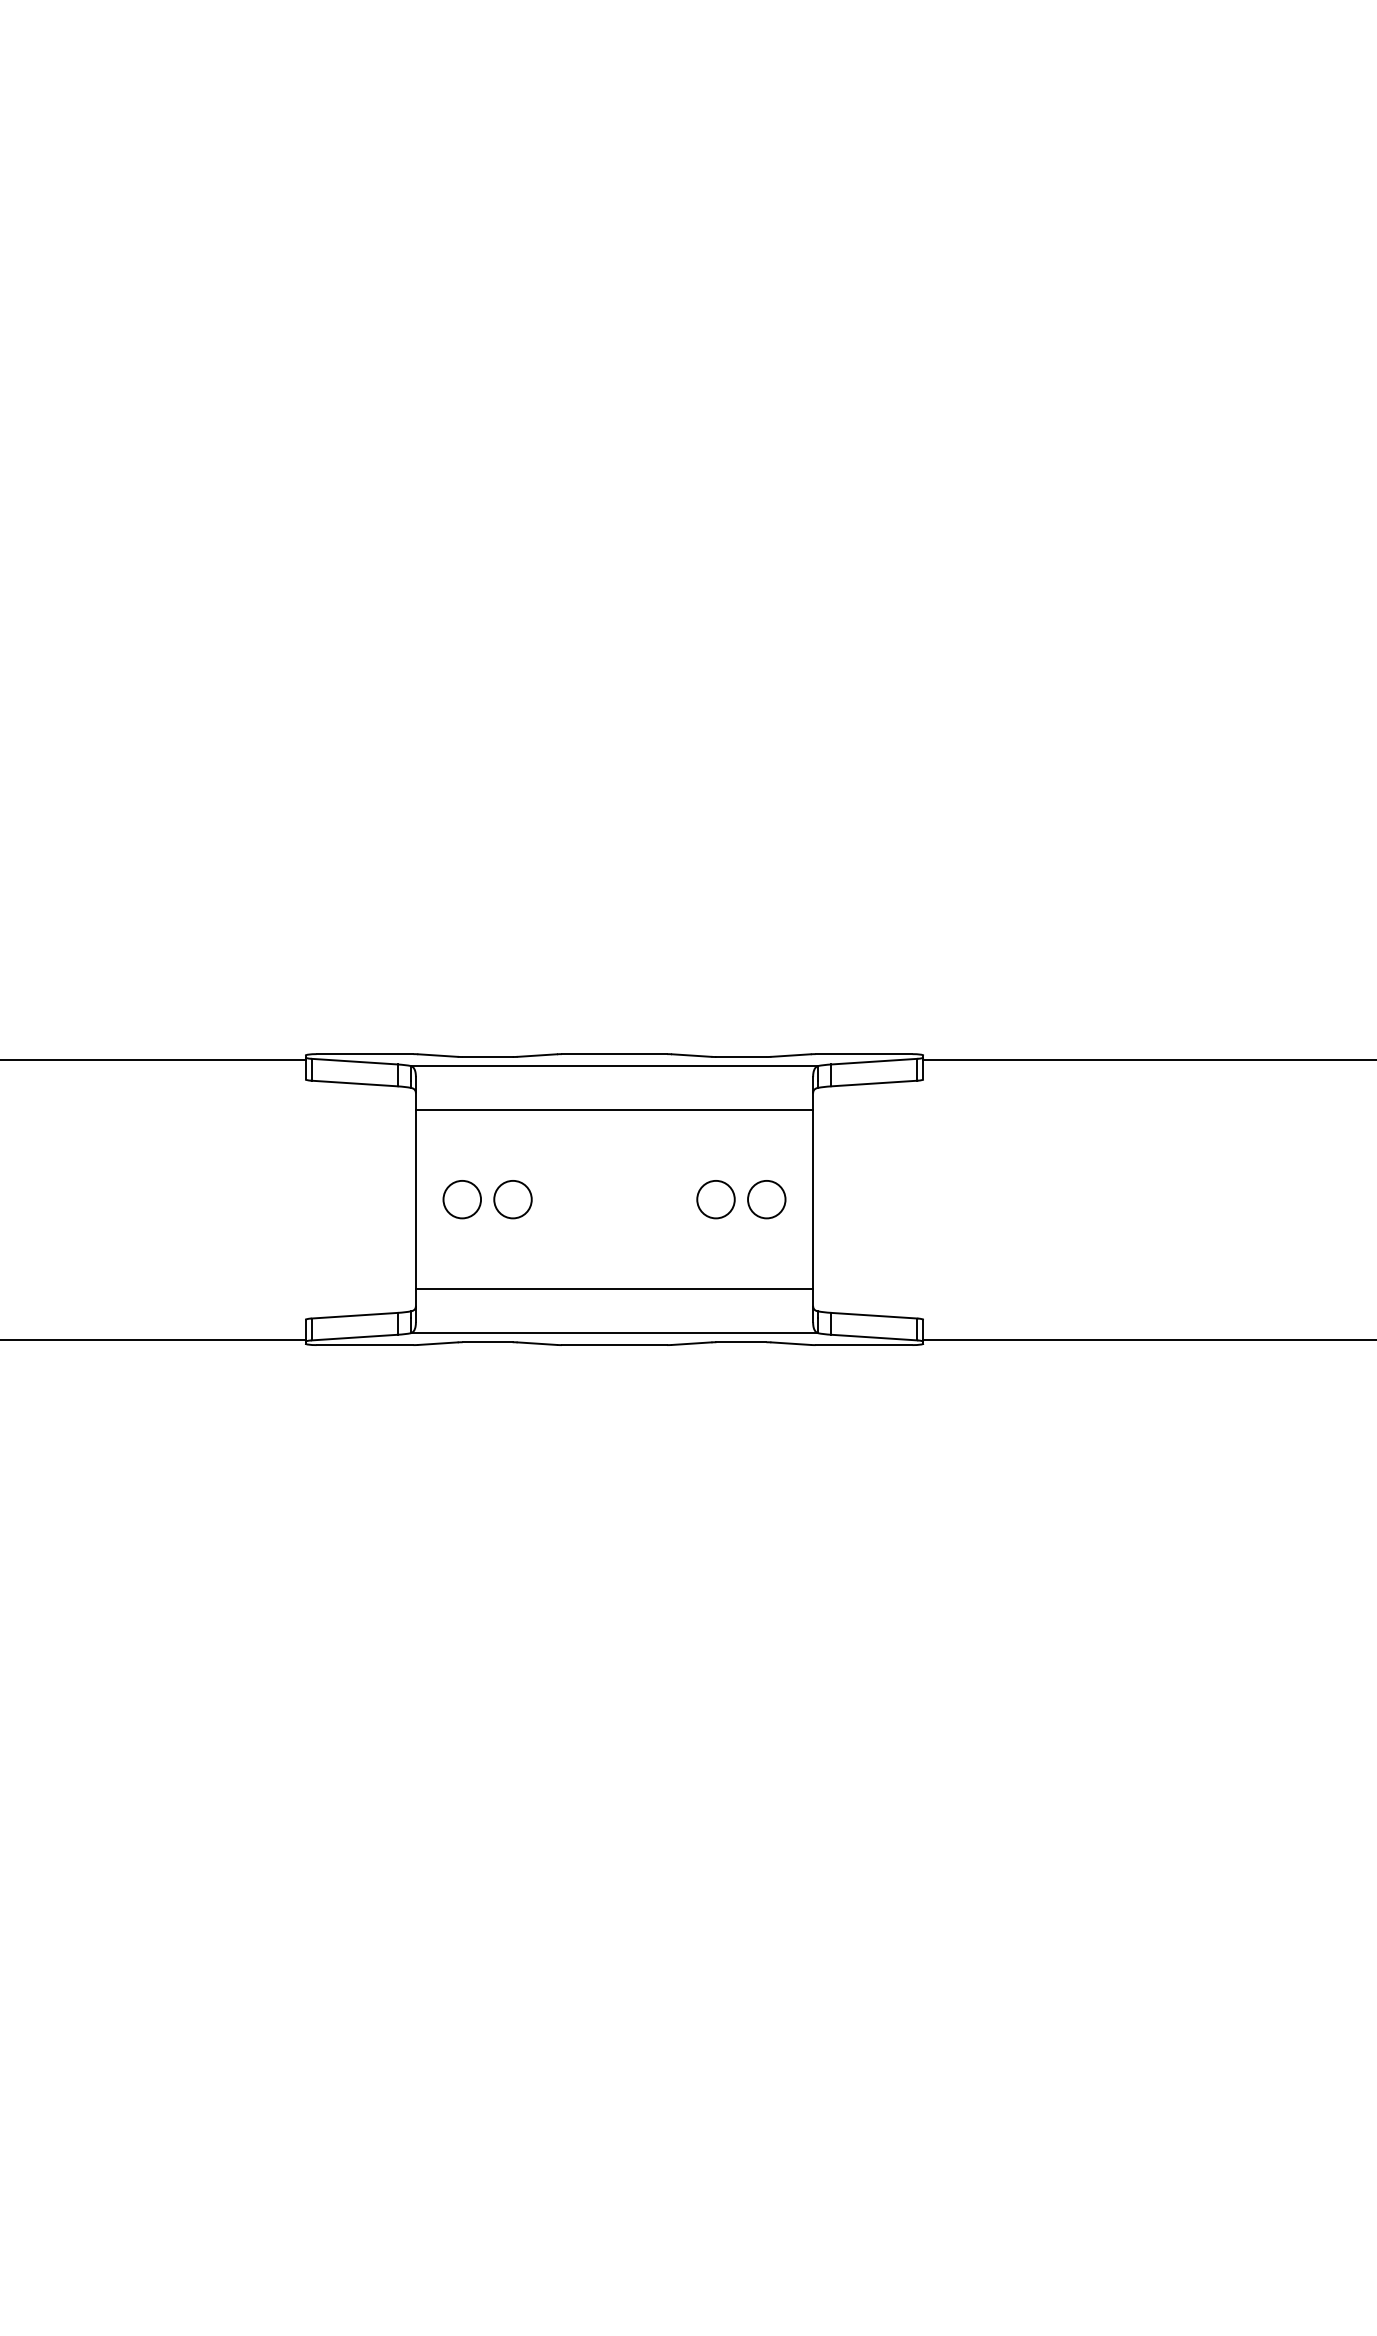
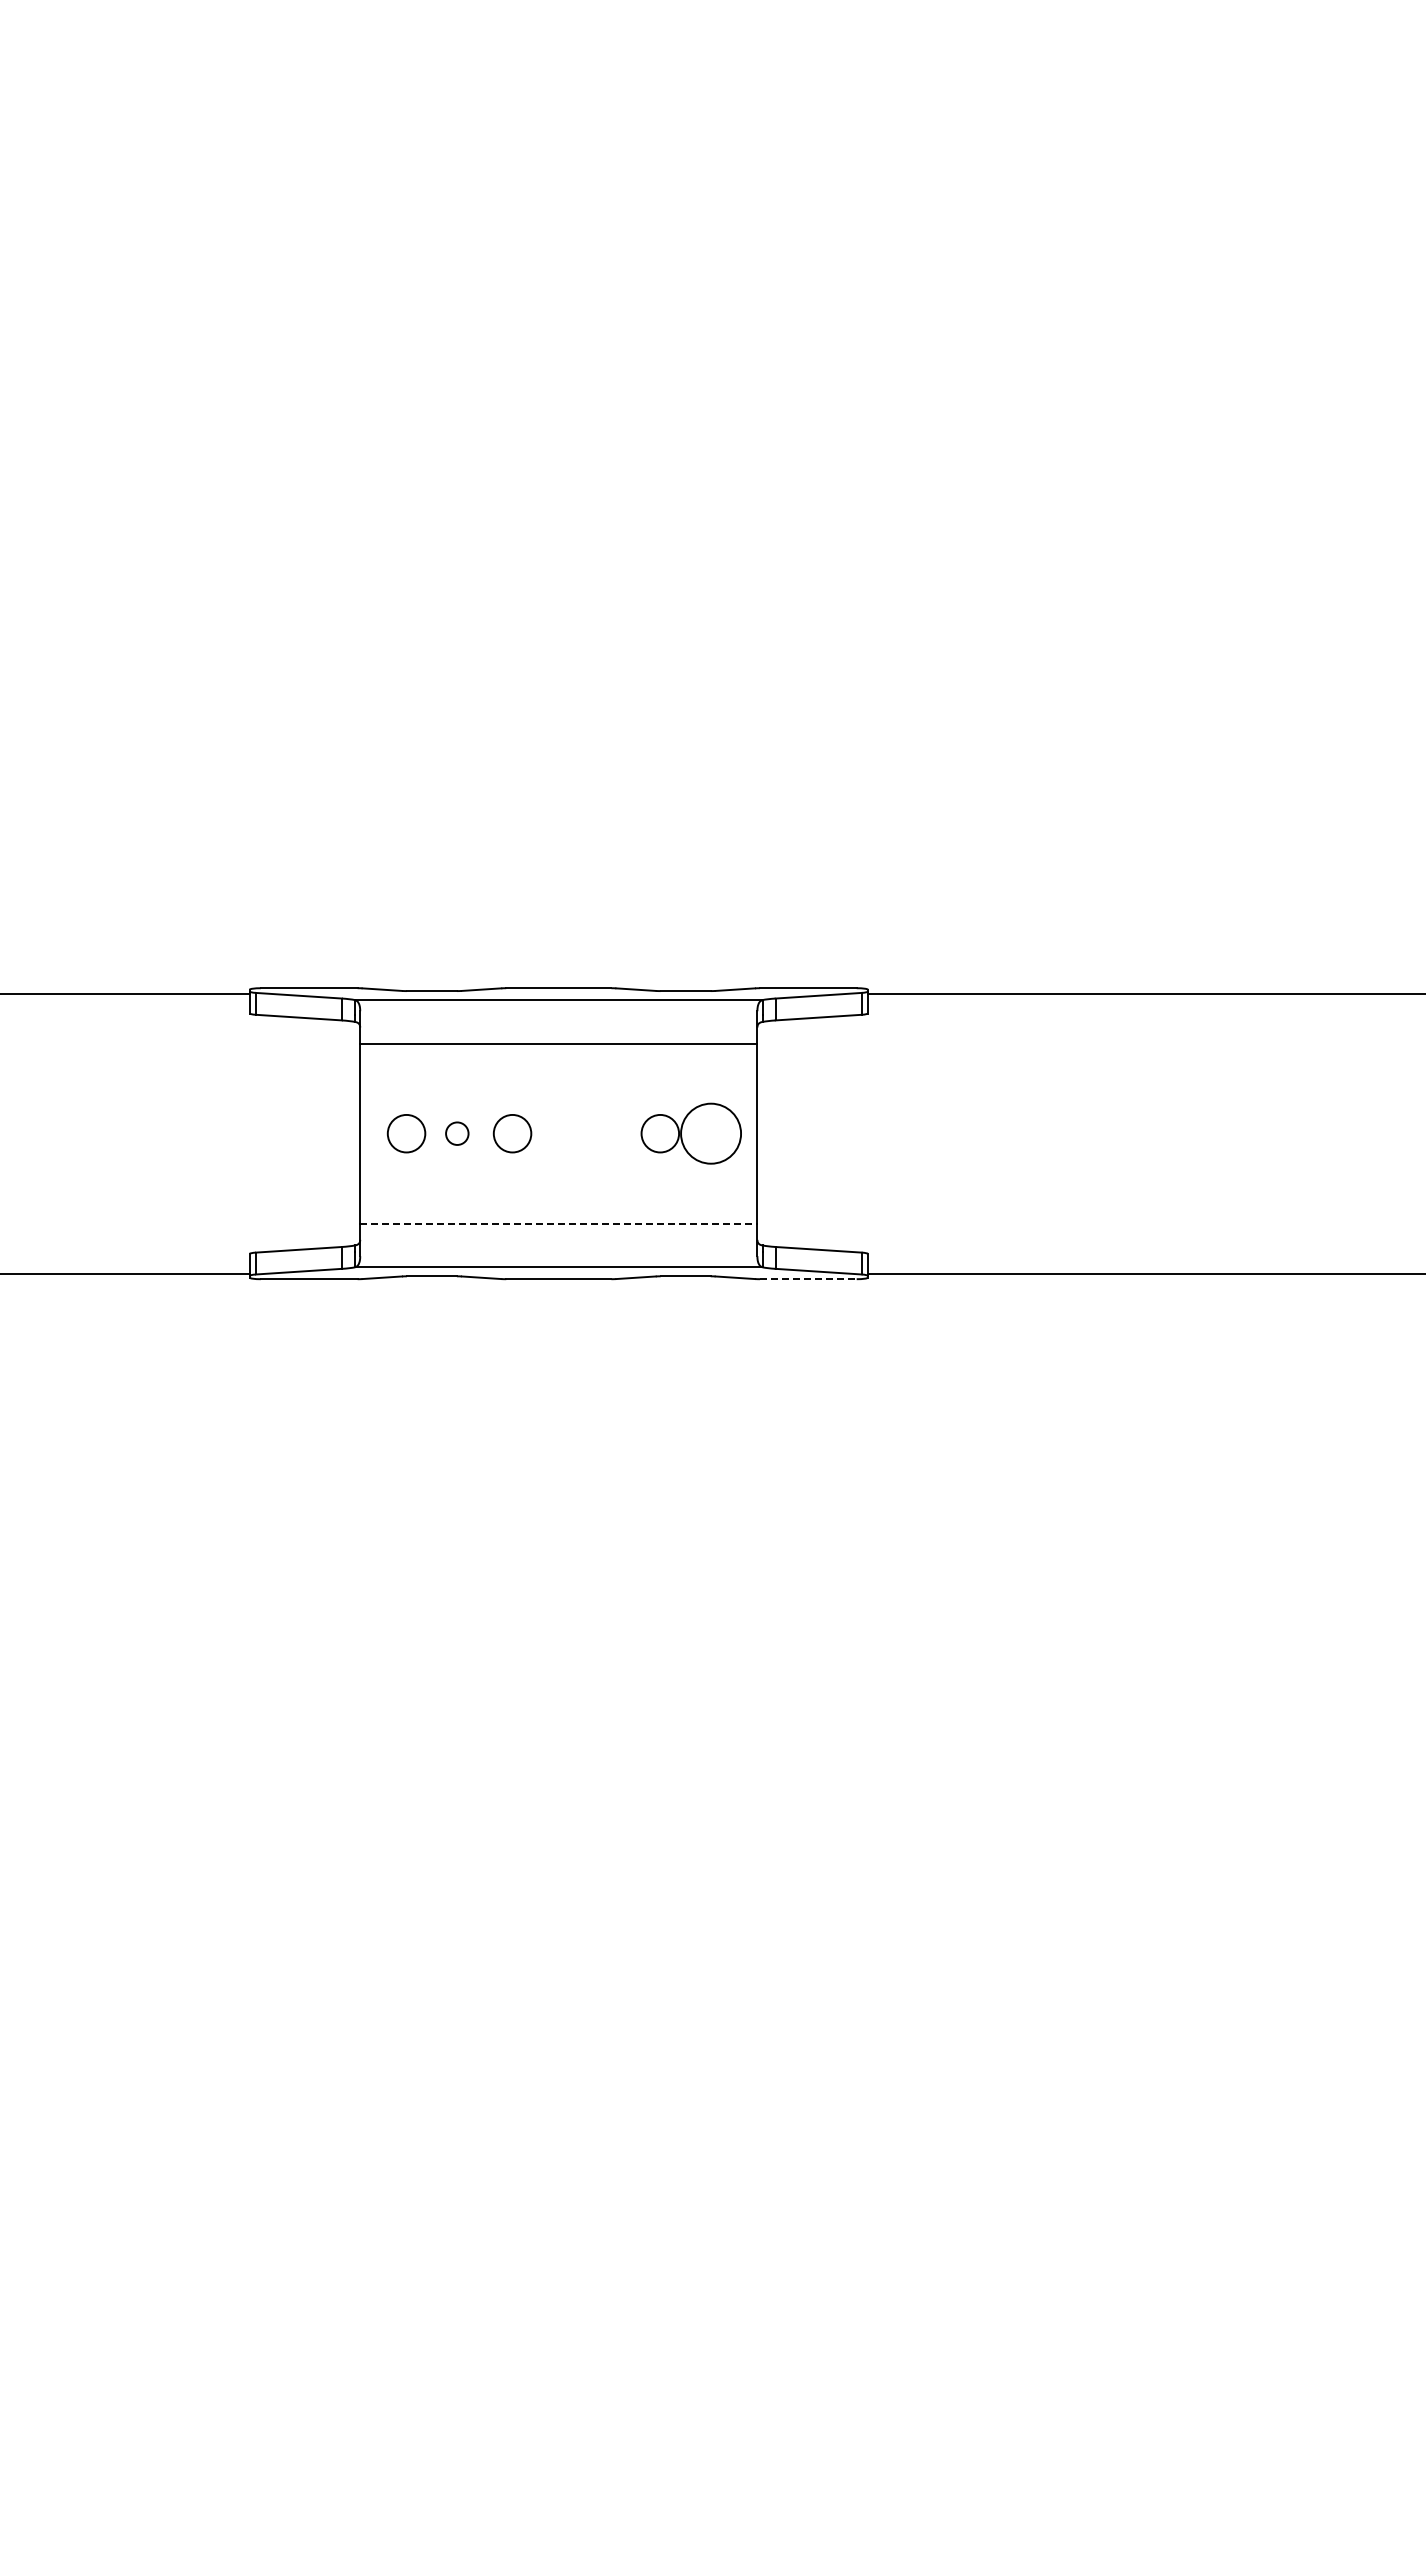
circle: (513, 1199) -> (457, 1133), size x0.6
circle: (568, 1199) -> (512, 1133), added
circle: (766, 1199) -> (710, 1133), size x1.6
line: (614, 1289) -> (558, 1223), solid -> dashed
line: (864, 1345) -> (808, 1279), solid -> dashed

